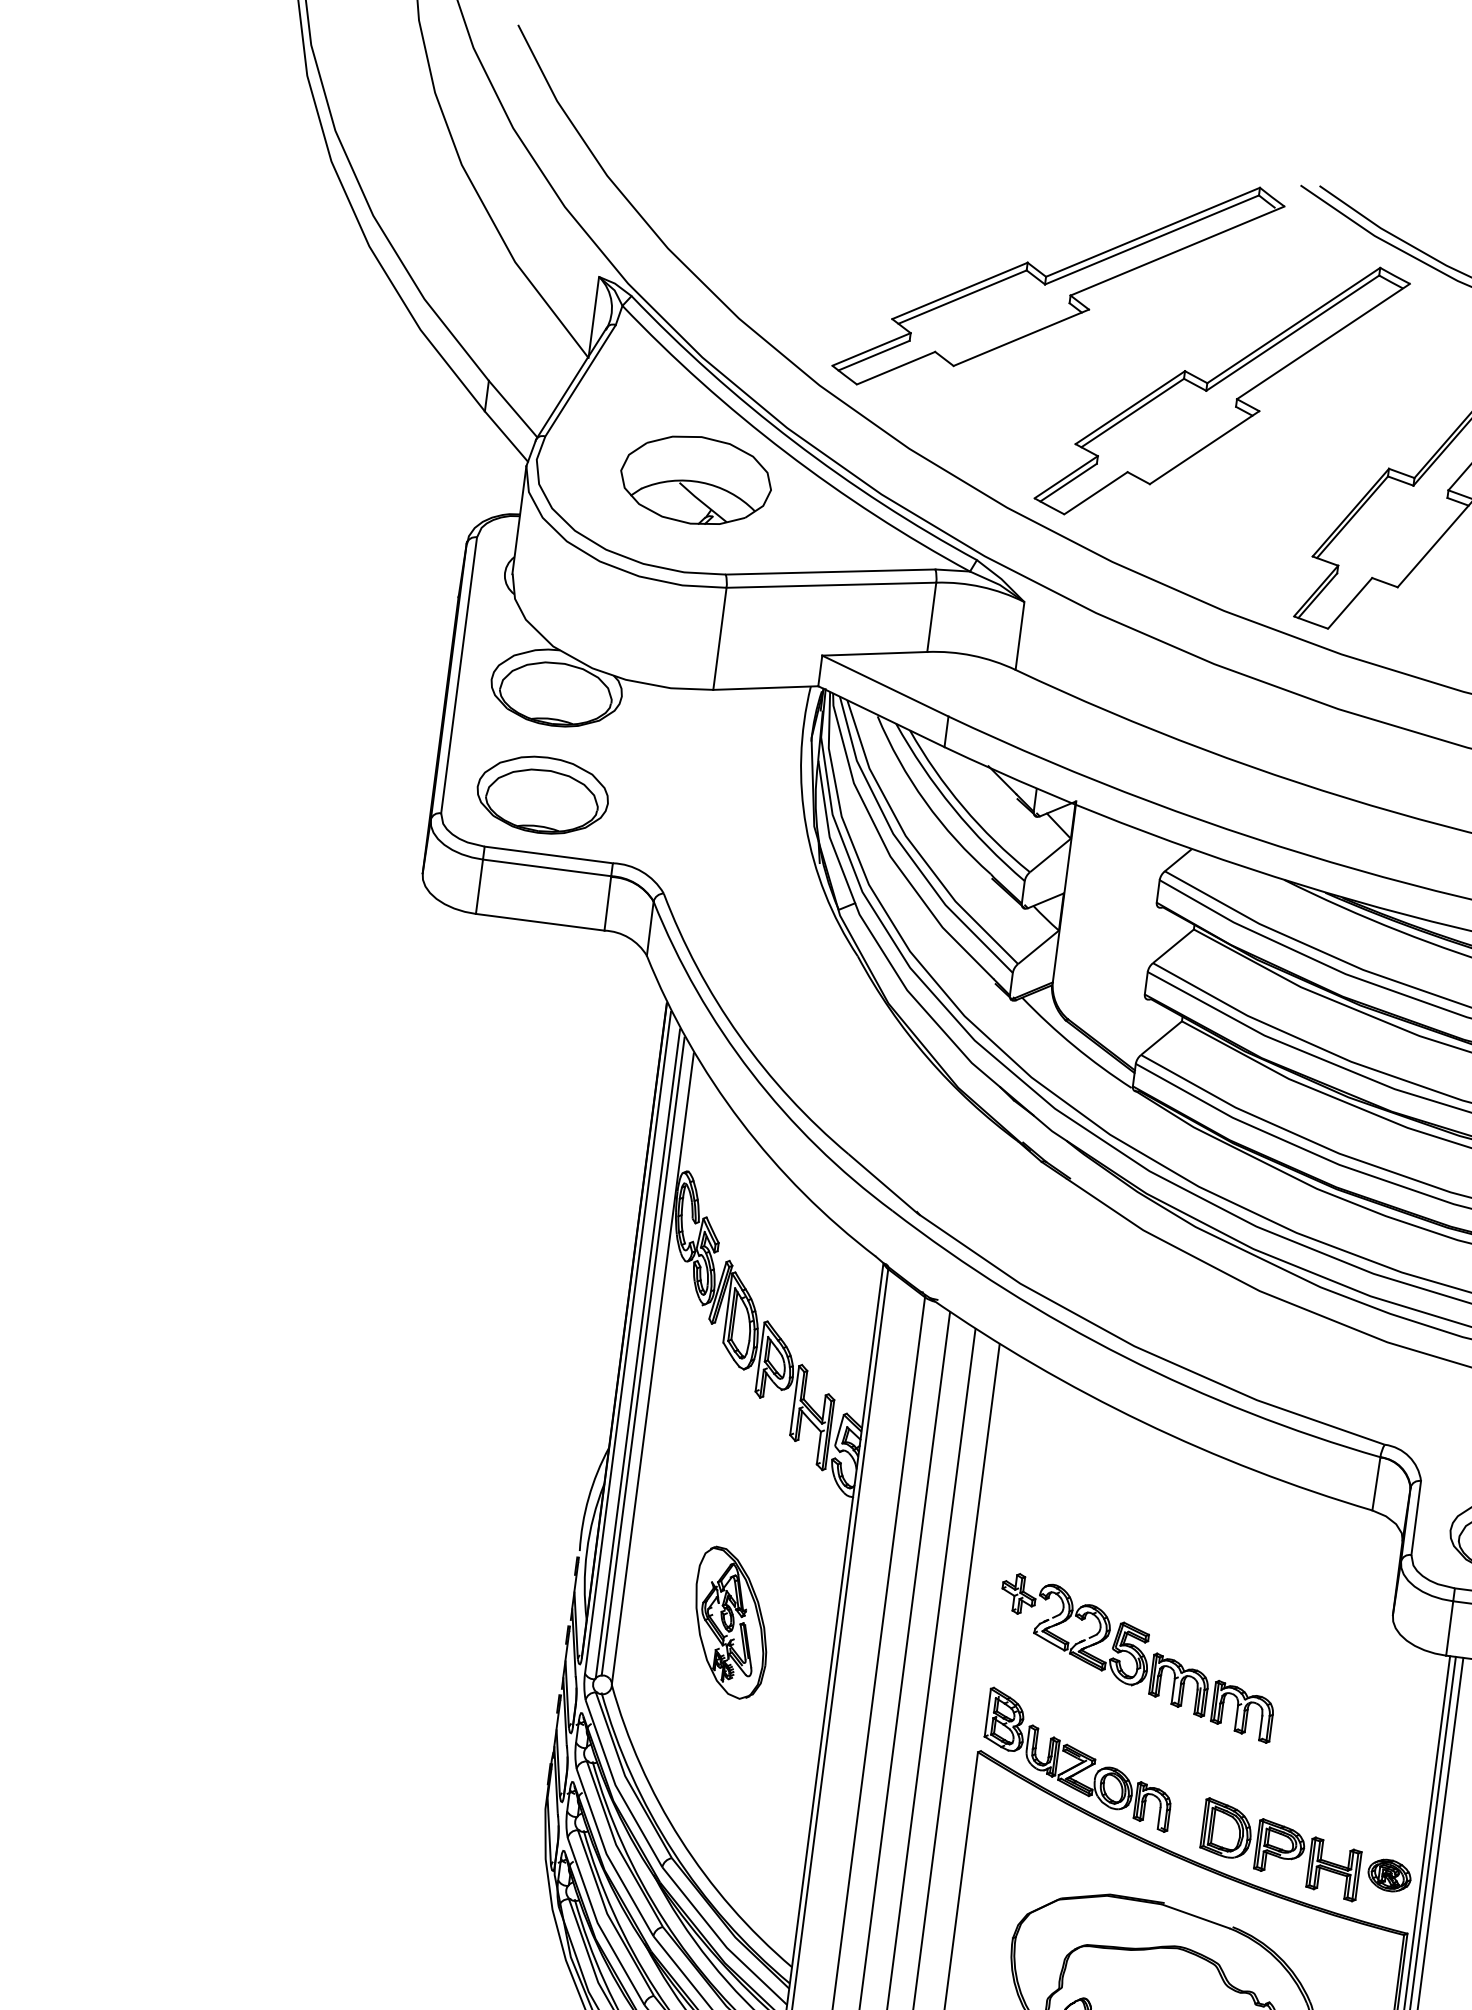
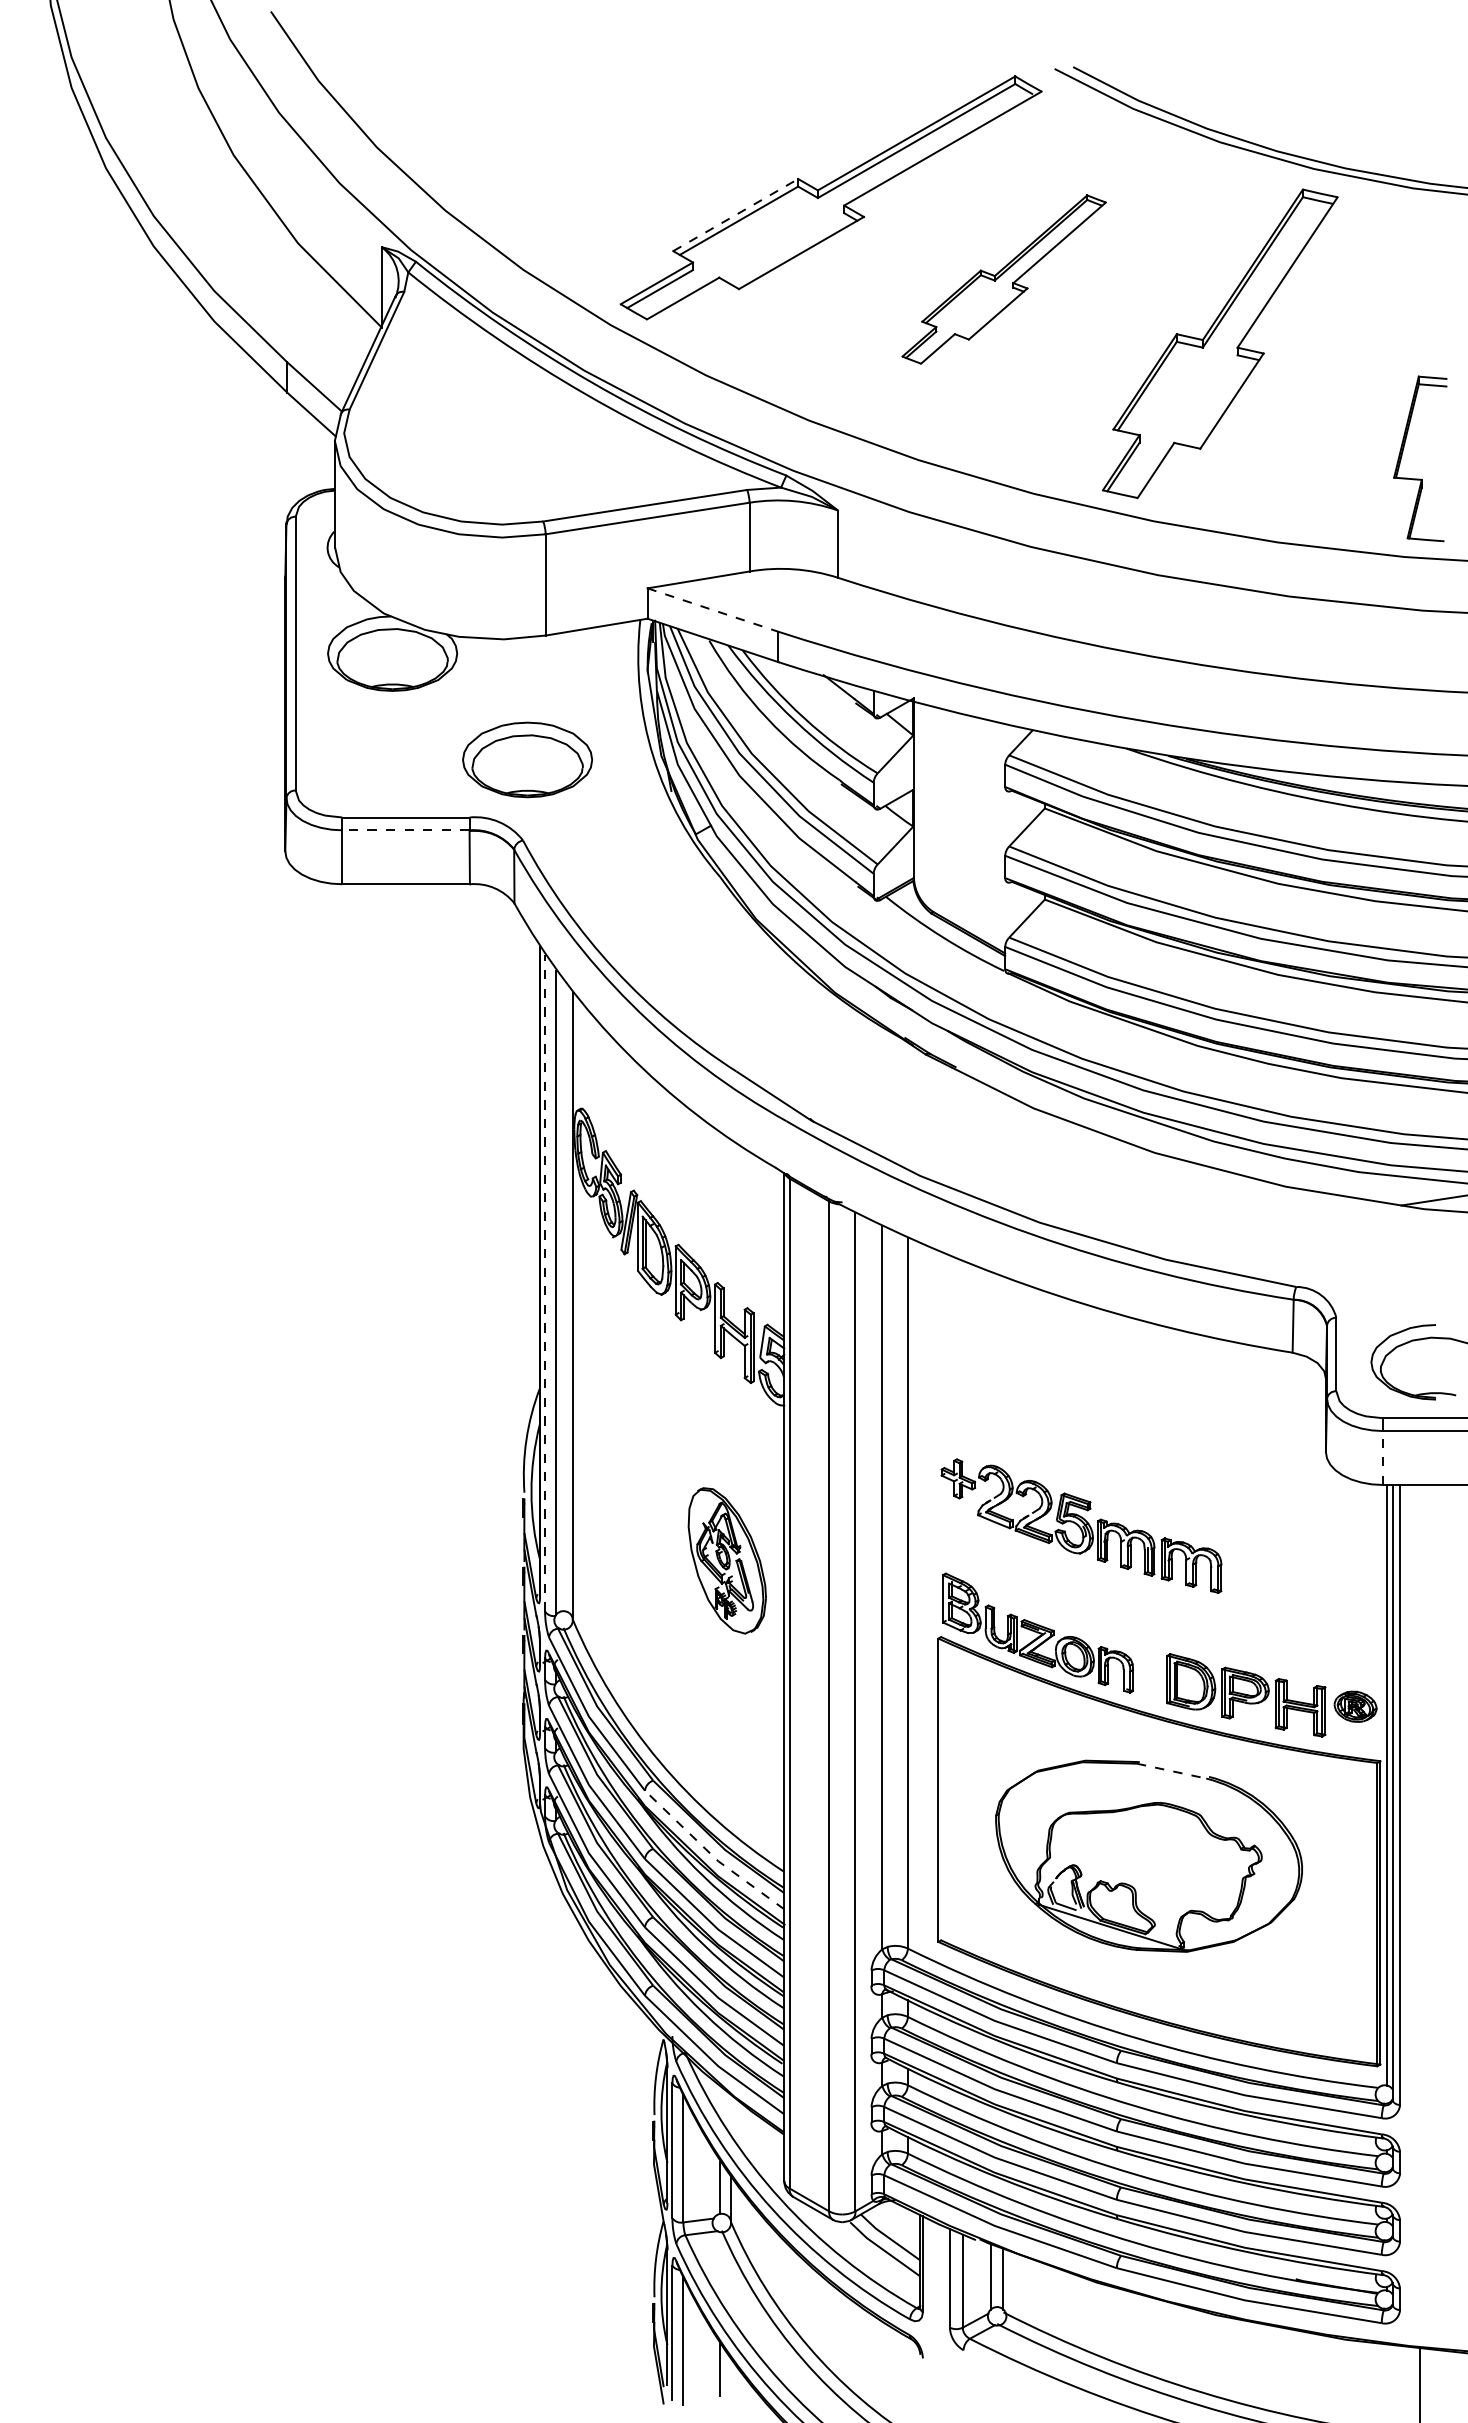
line: (960, 290) -> (736, 214), solid -> dashed
part: (1221, 390) -> (1003, 279), size x0.6
part: (696, 480) -> (502, 433), removed
line: (884, 686) -> (712, 610), solid -> dashed
part: (542, 794) -> (527, 759), moved
line: (547, 868) -> (406, 830), solid -> dashed
line: (628, 1341) -> (545, 1282), solid -> dashed
line: (643, 1356) -> (561, 1294), removed
part: (730, 1622) -> (726, 1560), moved
line: (1450, 1629) -> (1383, 1458), solid -> dashed
line: (1196, 1916) -> (1172, 1771), solid -> dashed
line: (720, 1940) -> (711, 1854), solid -> dashed

